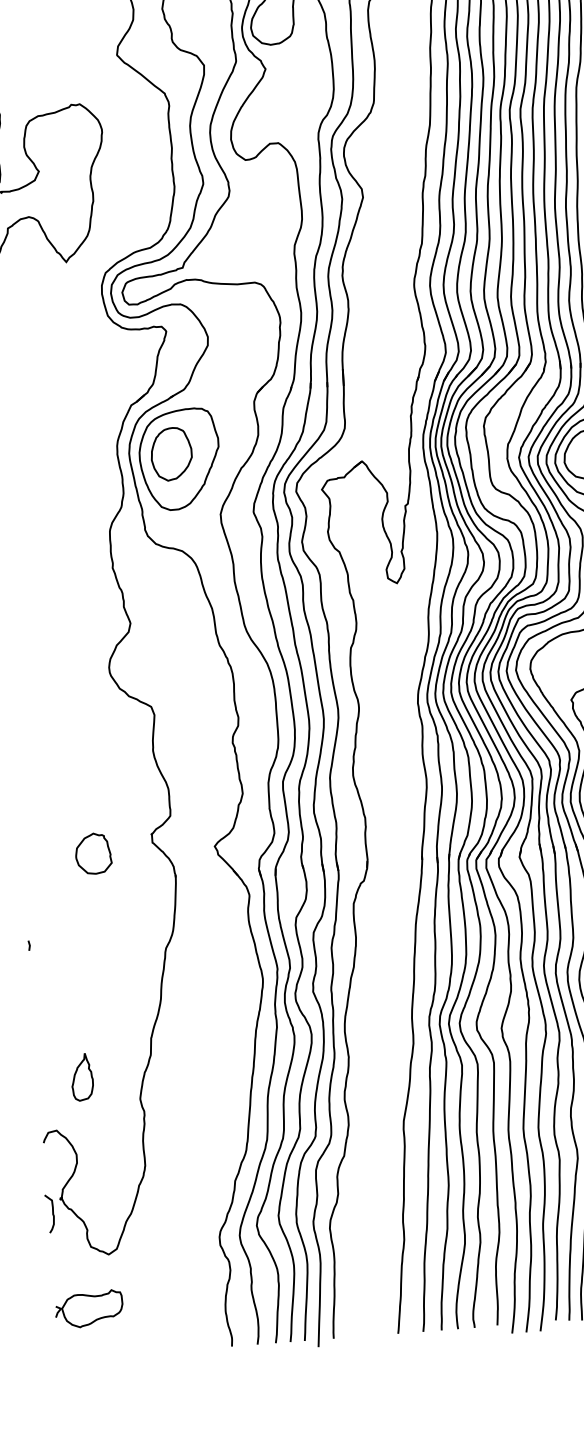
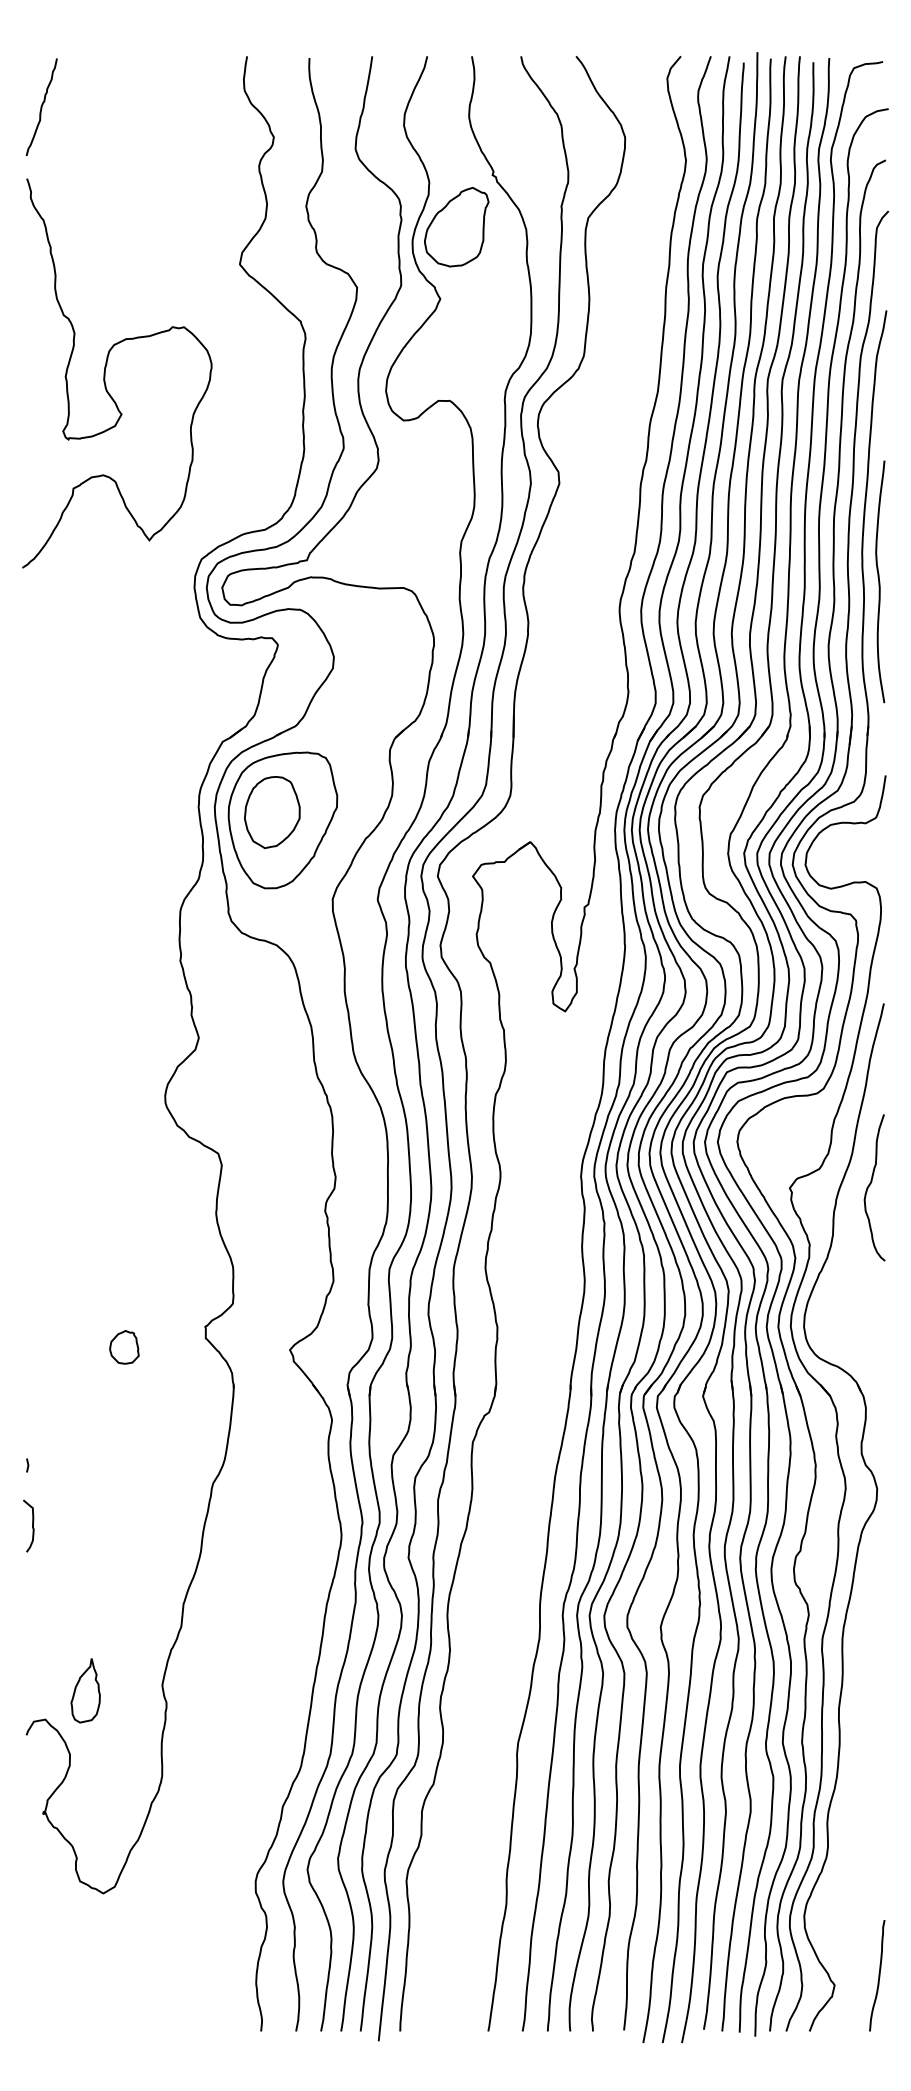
part: (93, 853) -> (124, 1347), size x0.6
part: (82, 1077) -> (85, 1690), moved
curve: (52, 1213) -> (32, 1525), moved
part: (88, 1309) -> (70, 1965), removed

